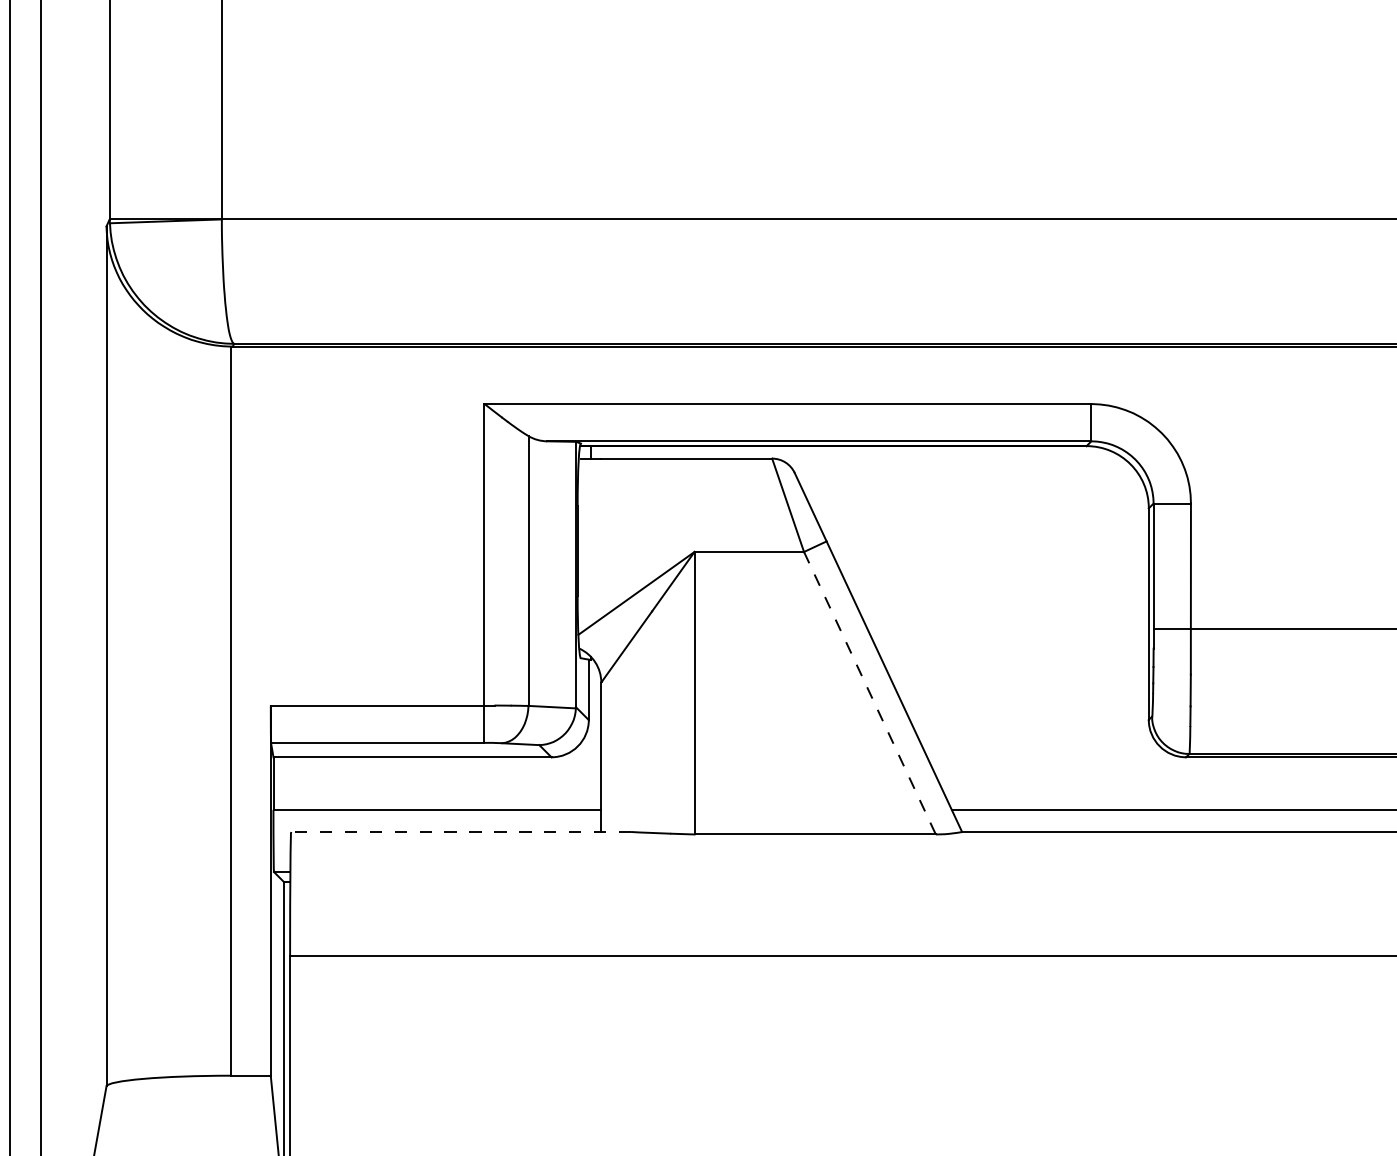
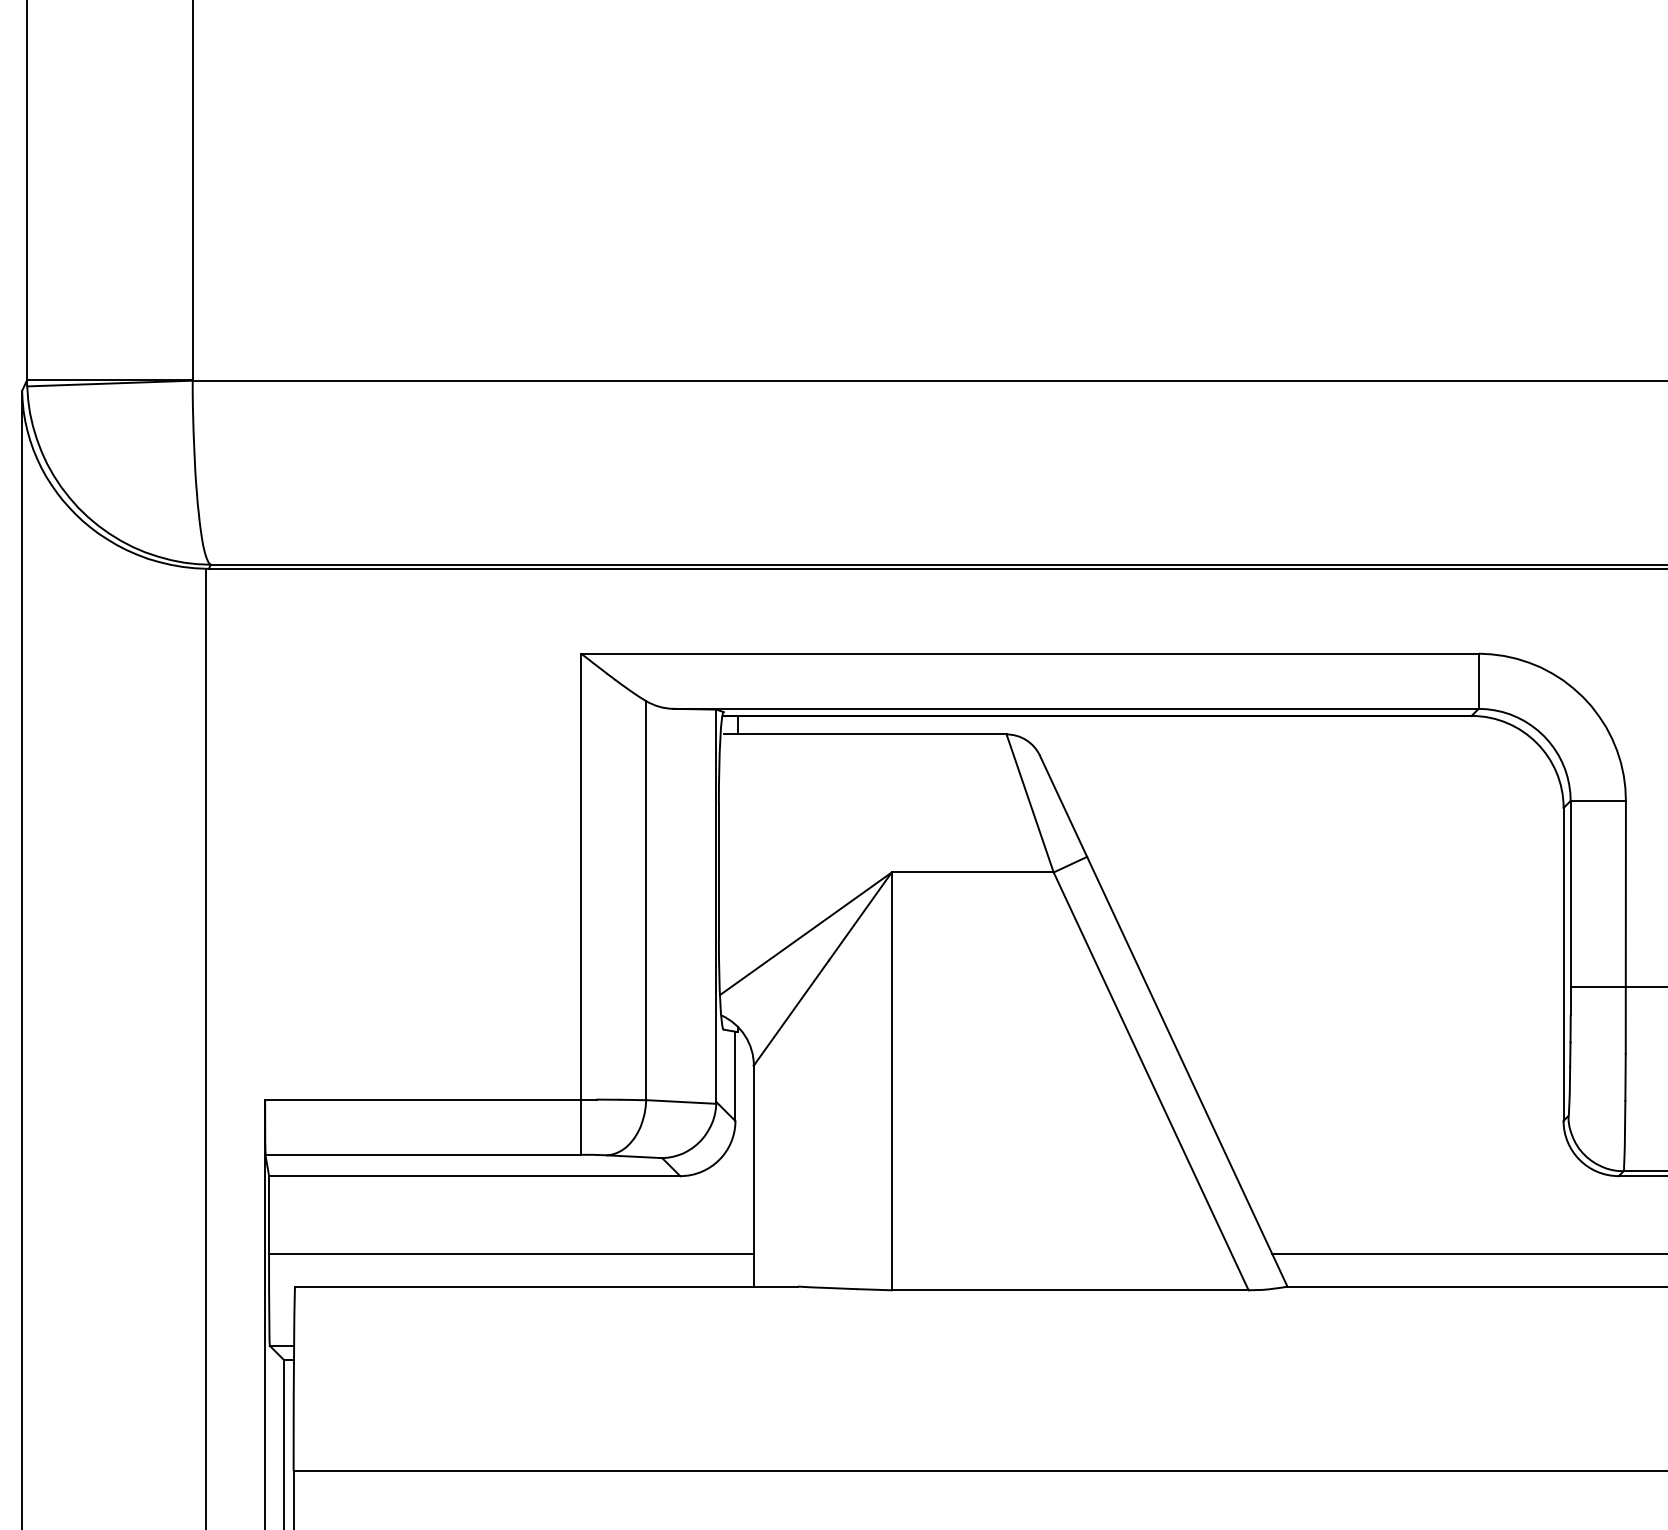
line: (869, 693) -> (1150, 1081), dashed -> solid
line: (461, 831) -> (547, 1285), dashed -> solid

